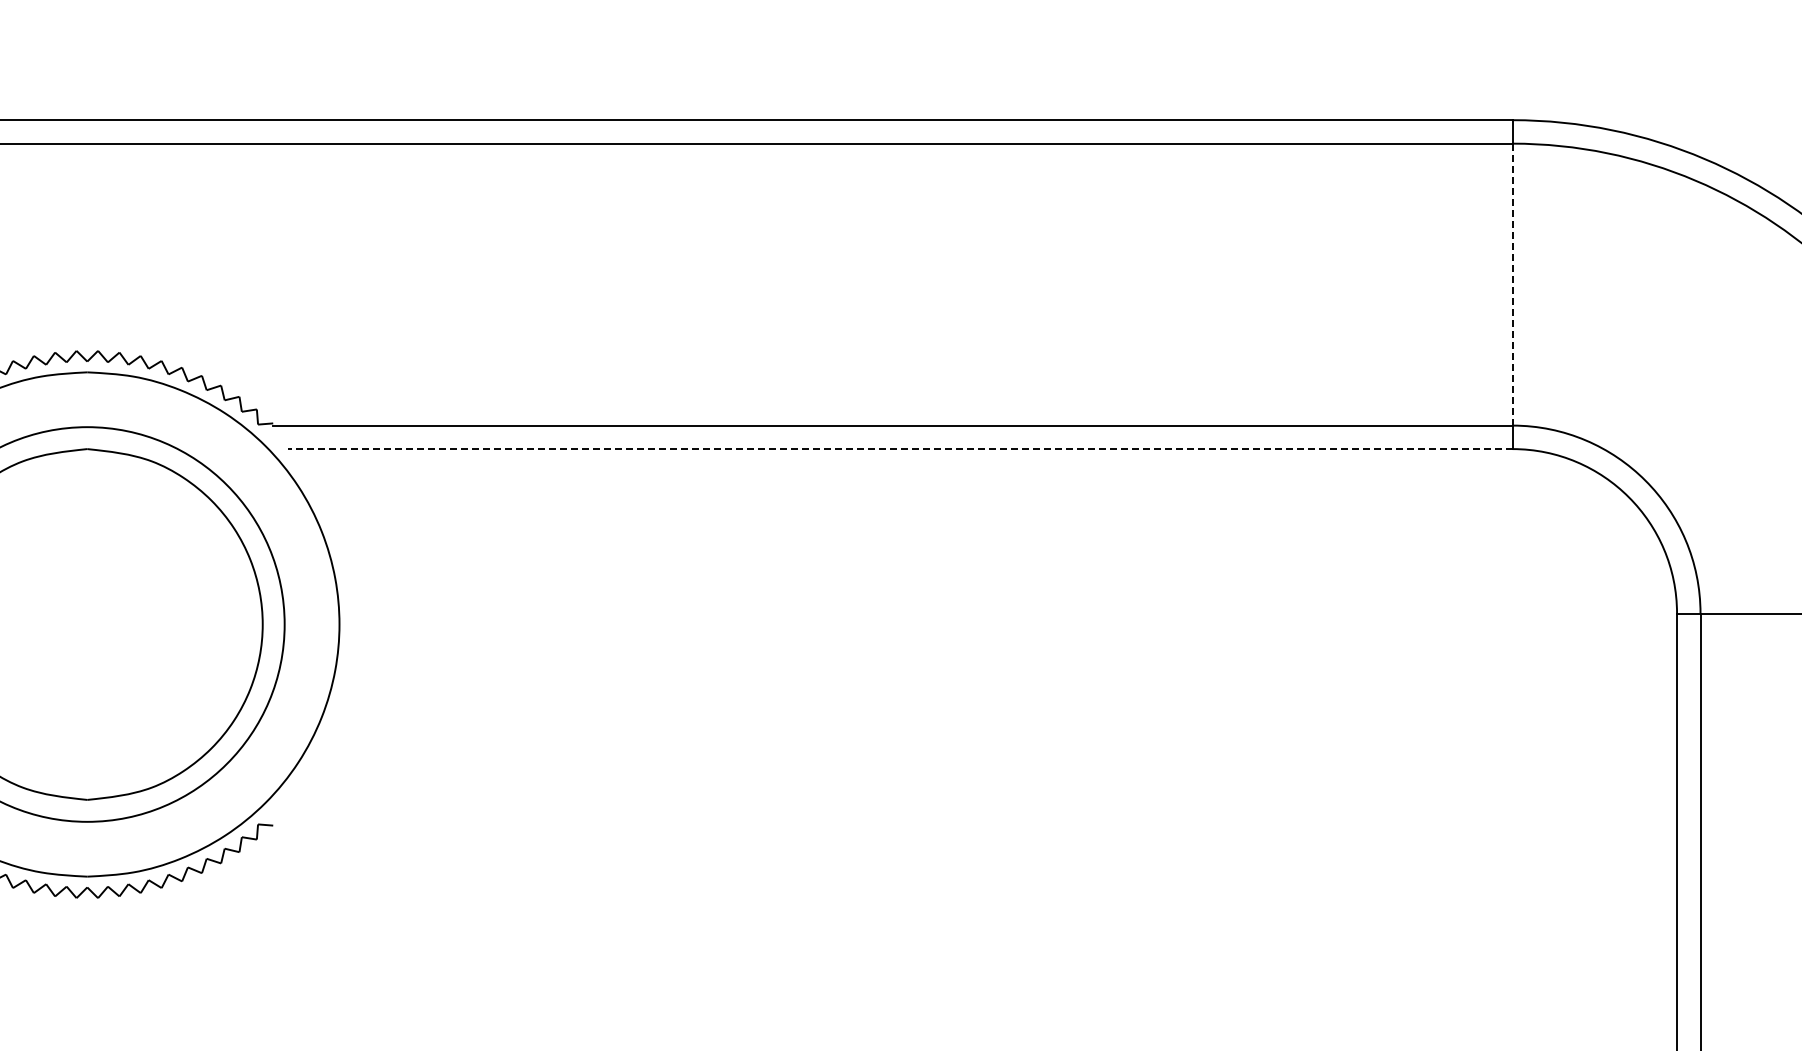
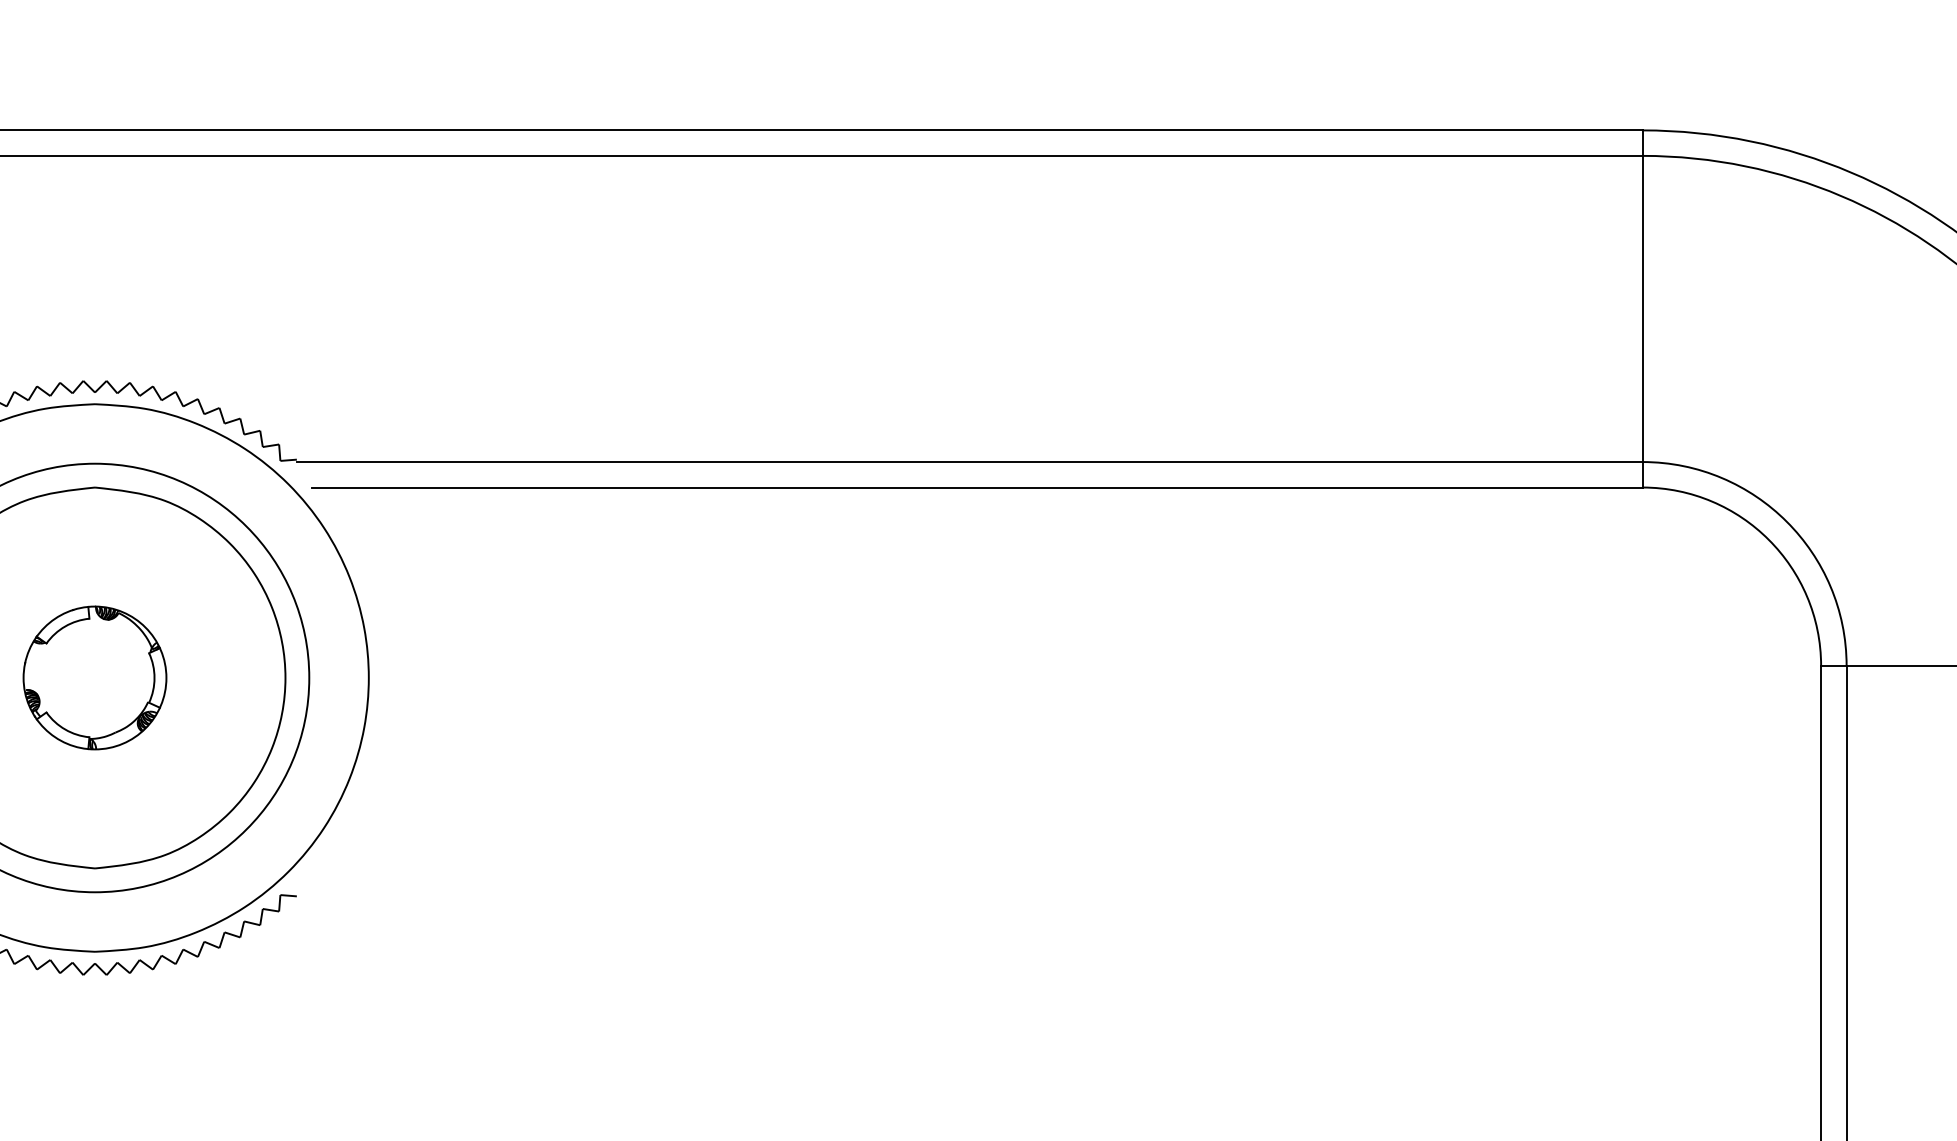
line: (1512, 284) -> (1642, 308), dashed -> solid
line: (899, 449) -> (976, 487), dashed -> solid
part: (86, 624) -> (94, 677), added

